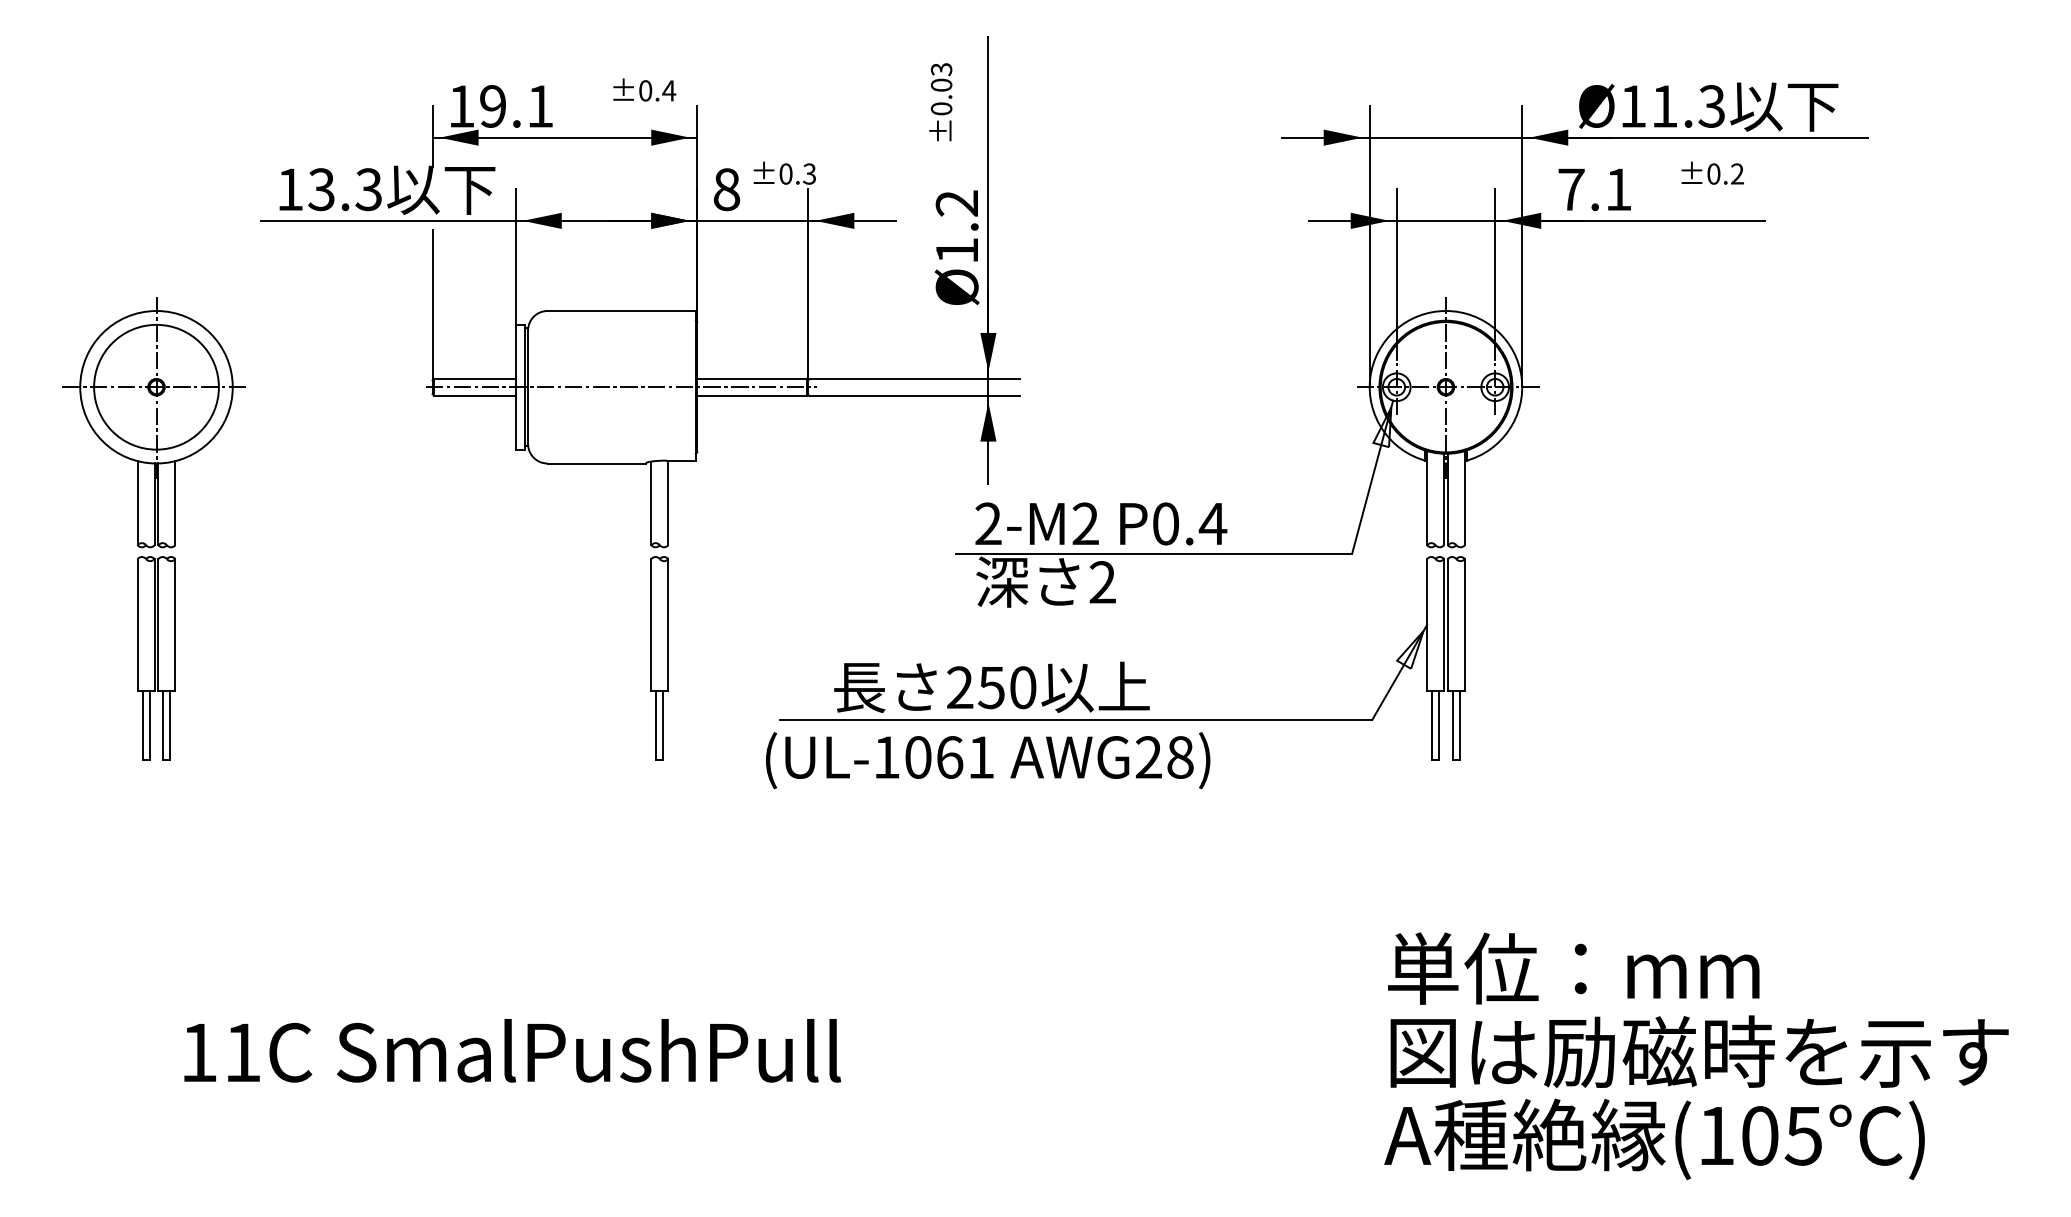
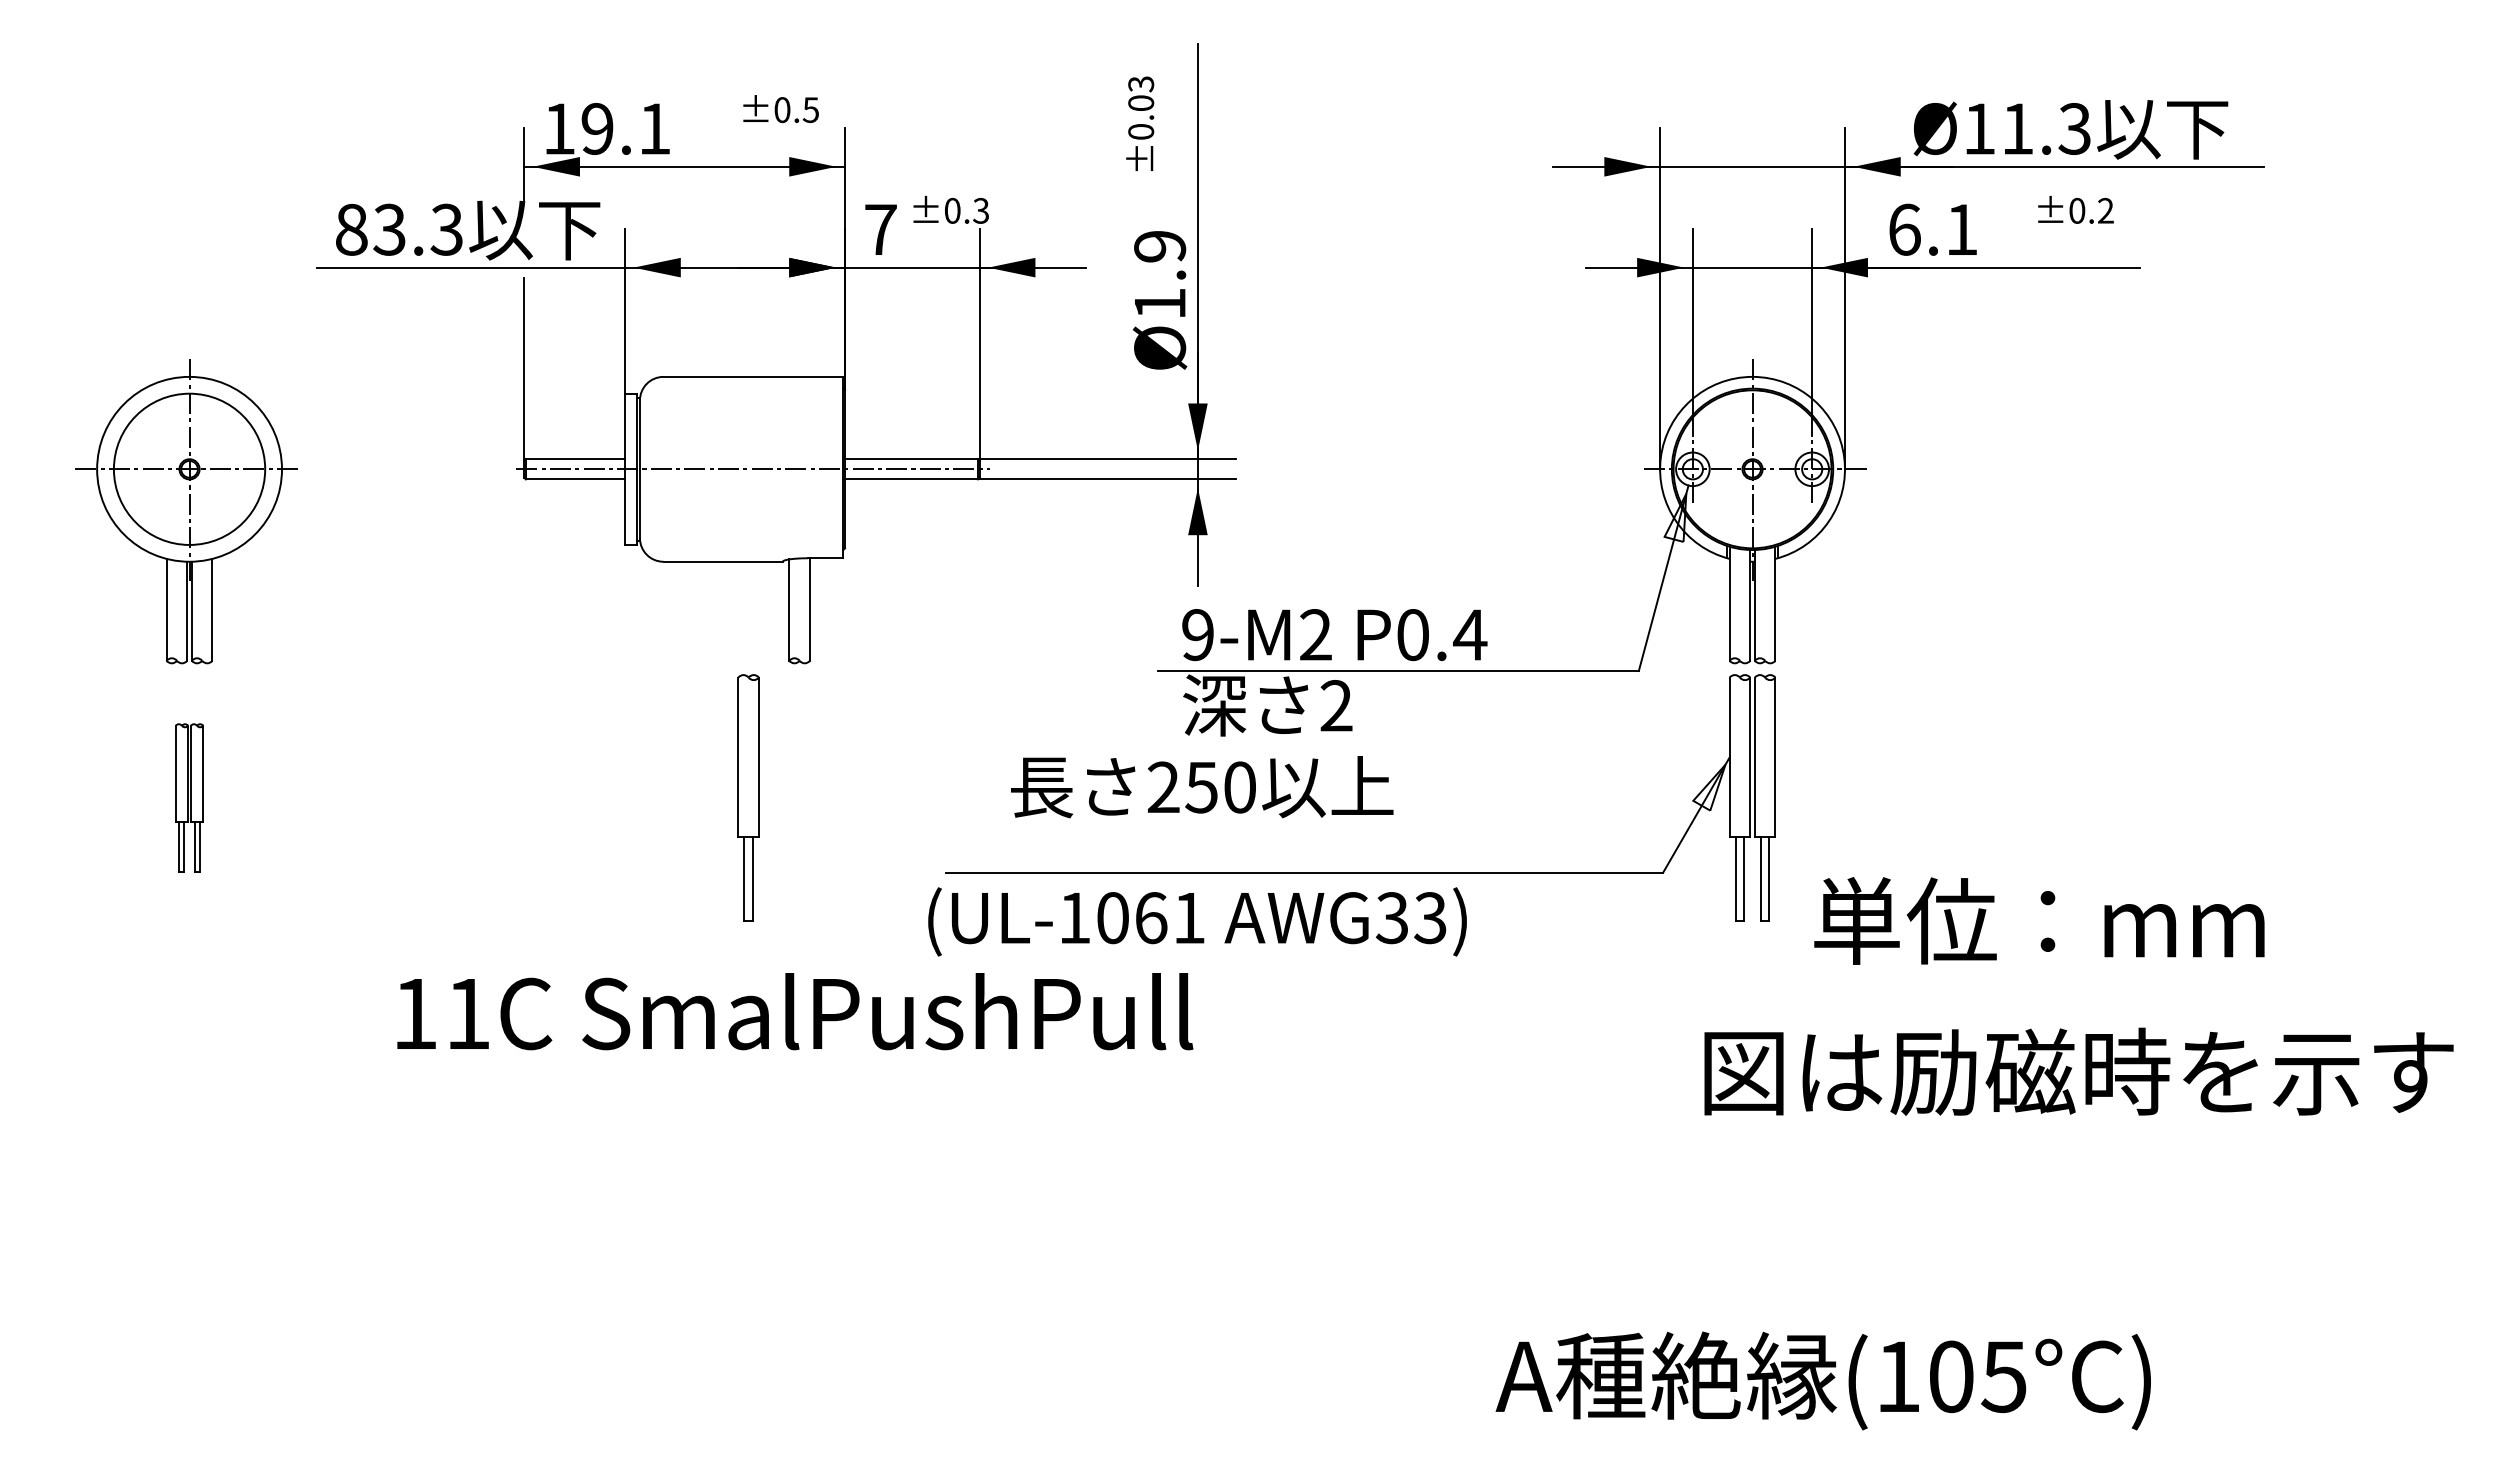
text: (668, 91) -> (810, 110), ±0.4 -> ±0.5
text: (290, 189) -> (351, 229), 13.3 -> 83.3
text: (726, 189) -> (880, 229), 8 -> 7
text: (1571, 189) -> (1904, 229), 7.1 -> 6.1
text: (957, 203) -> (1160, 246), Ø1.2 -> Ø1.9
text: (988, 524) -> (1197, 635), 2-M2 -> 9-M2
part: (156, 658) -> (189, 797), size x0.6
part: (659, 658) -> (748, 797), moved
text: (992, 687) -> (1202, 787), moved
text: (1163, 757) -> (1410, 918), AWG28) -> AWG33)
text: (1573, 968) -> (2039, 920), moved
text: (512, 1050) -> (795, 1011), moved
text: (1699, 1051) -> (2078, 1071), moved
text: (1653, 1138) -> (1822, 1380), moved

